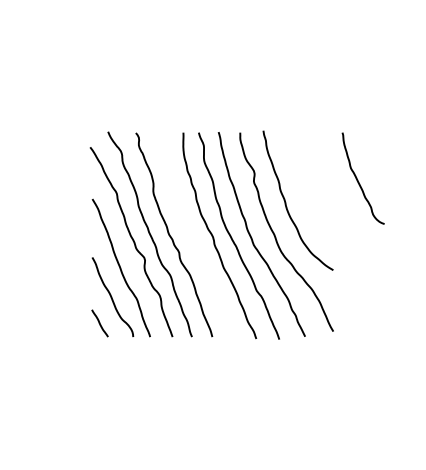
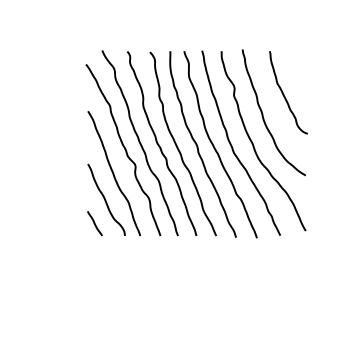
curve: (358, 180) -> (284, 94), moved
curve: (191, 237) -> (177, 145), added

